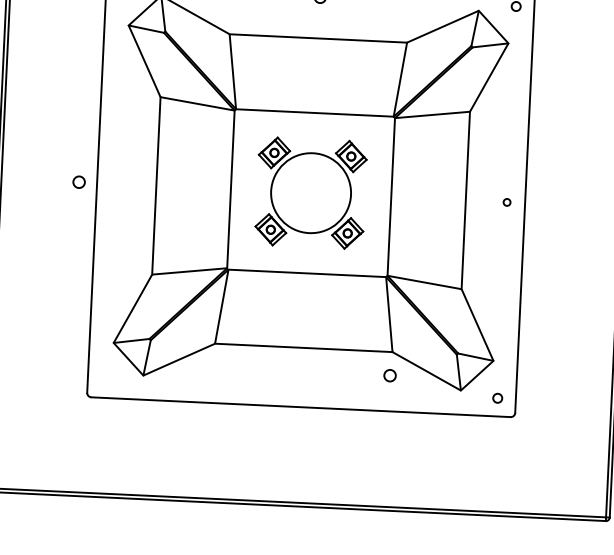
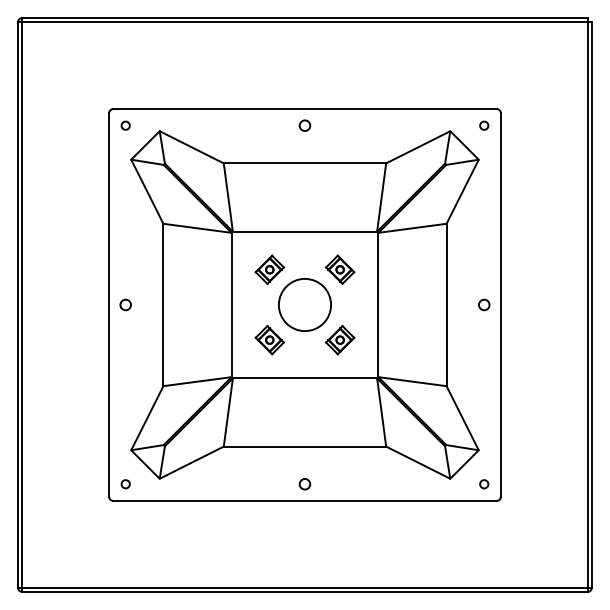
circle: (78, 181) -> (125, 304), moved
circle: (310, 192) -> (304, 304), size x0.71
circle: (507, 201) -> (484, 304), size x1.67
circle: (389, 375) -> (304, 484), moved
circle: (105, 380) -> (125, 484), added

